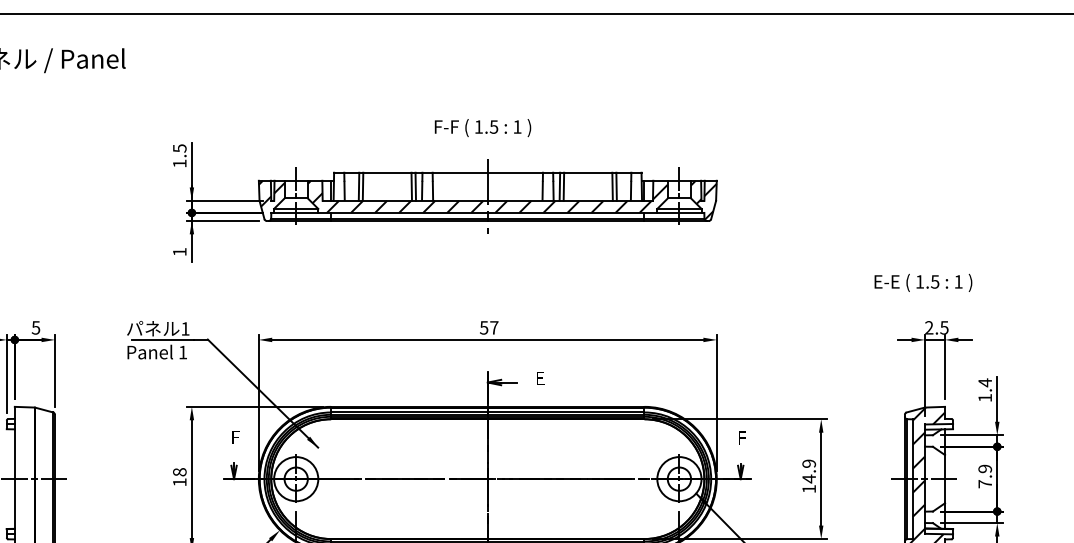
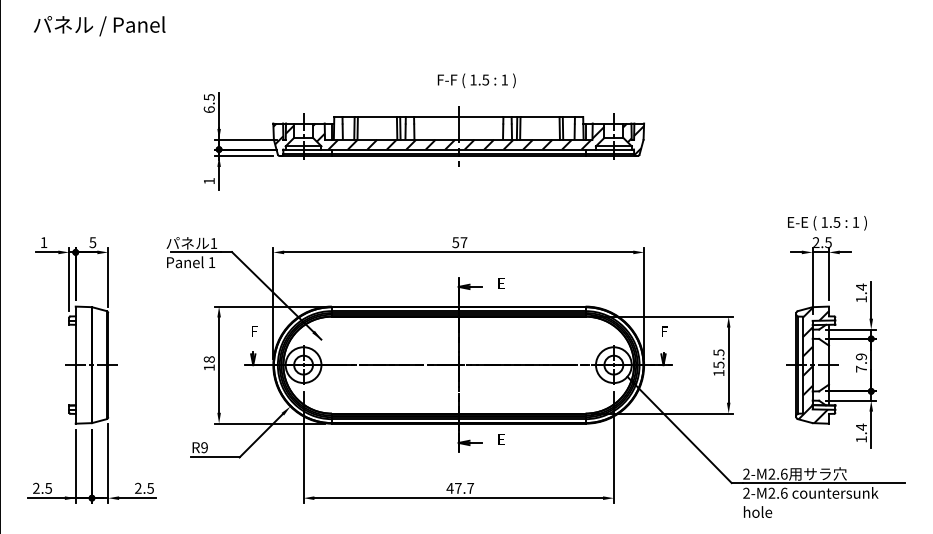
text: (482, 127) -> (476, 80), moved
text: (178, 163) -> (208, 109), 1.5 -> 6.5
text: (923, 283) -> (827, 223), moved
text: (808, 470) -> (718, 358), 14.9 -> 15.5

